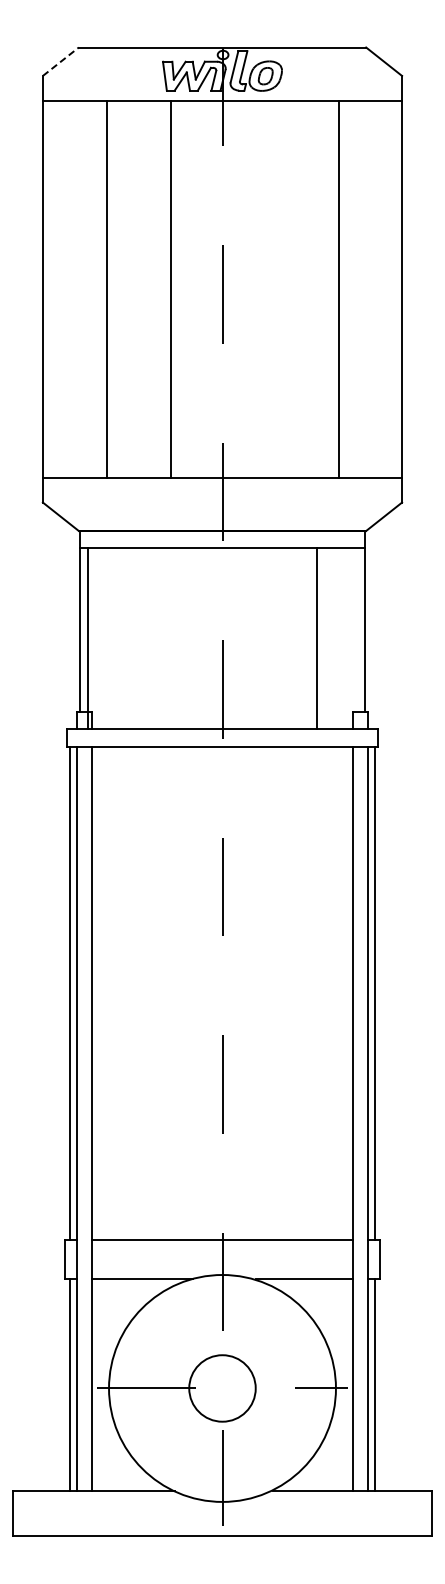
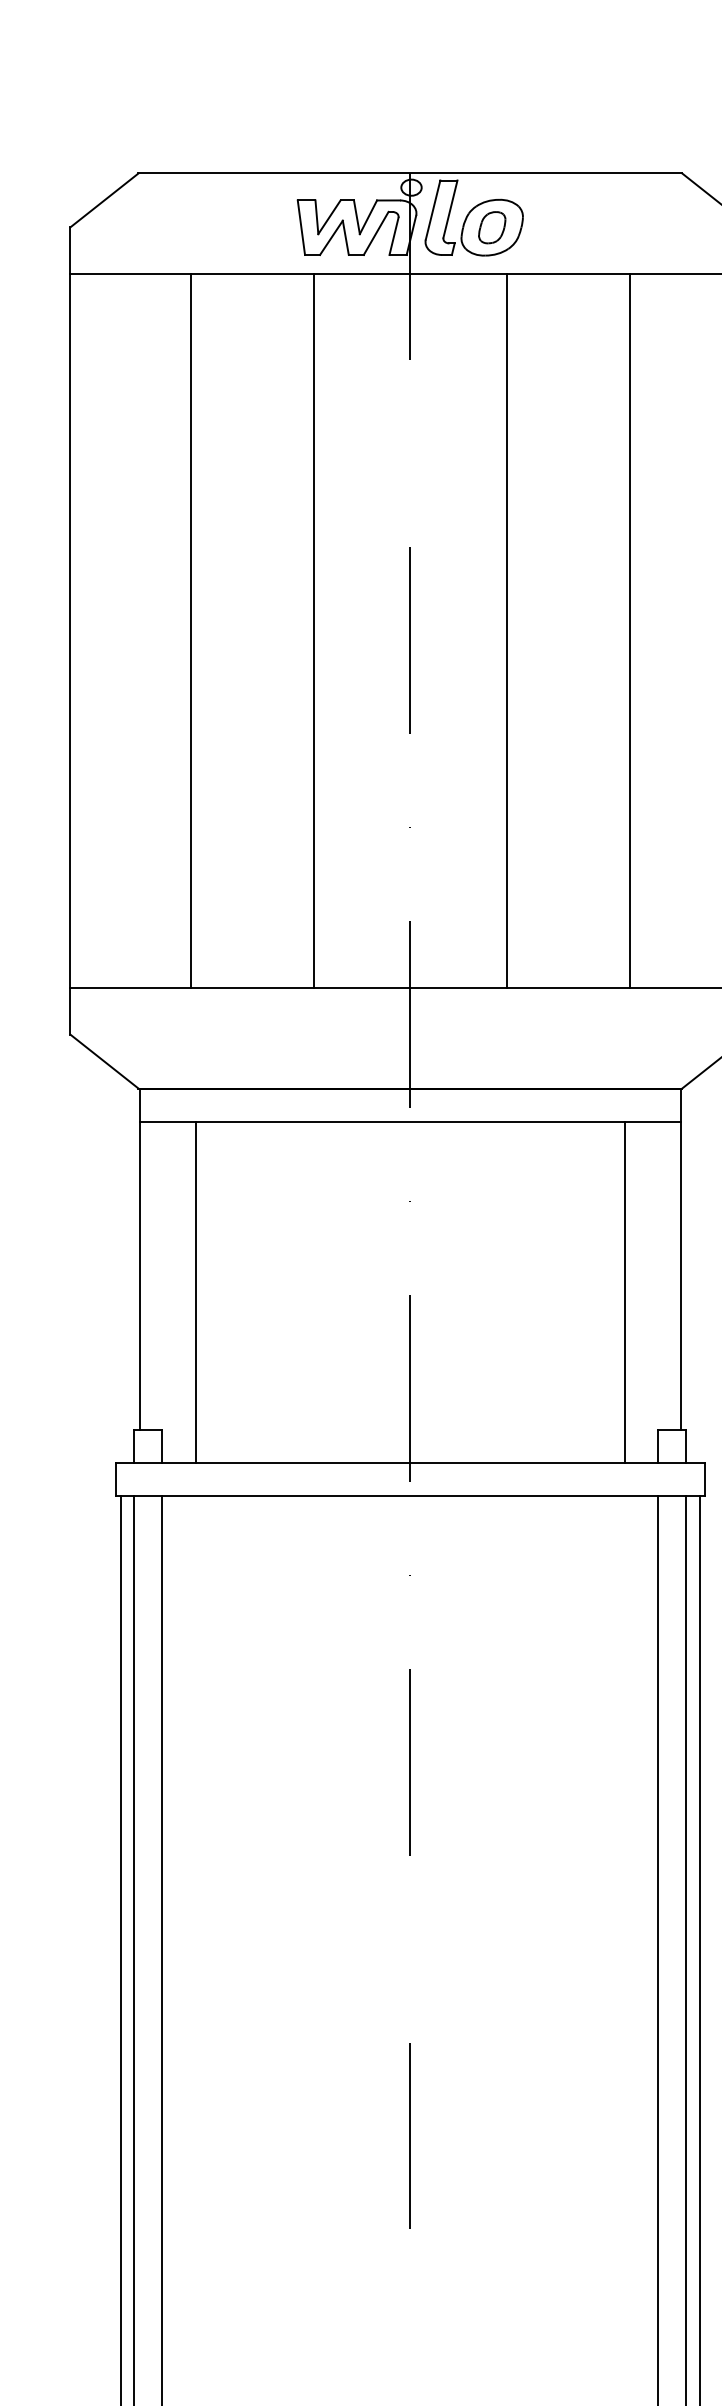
line: (60, 61) -> (103, 199), dashed -> solid
line: (273, 288) -> (506, 629), added
line: (88, 638) -> (196, 1291), moved
line: (316, 638) -> (624, 1291), moved

